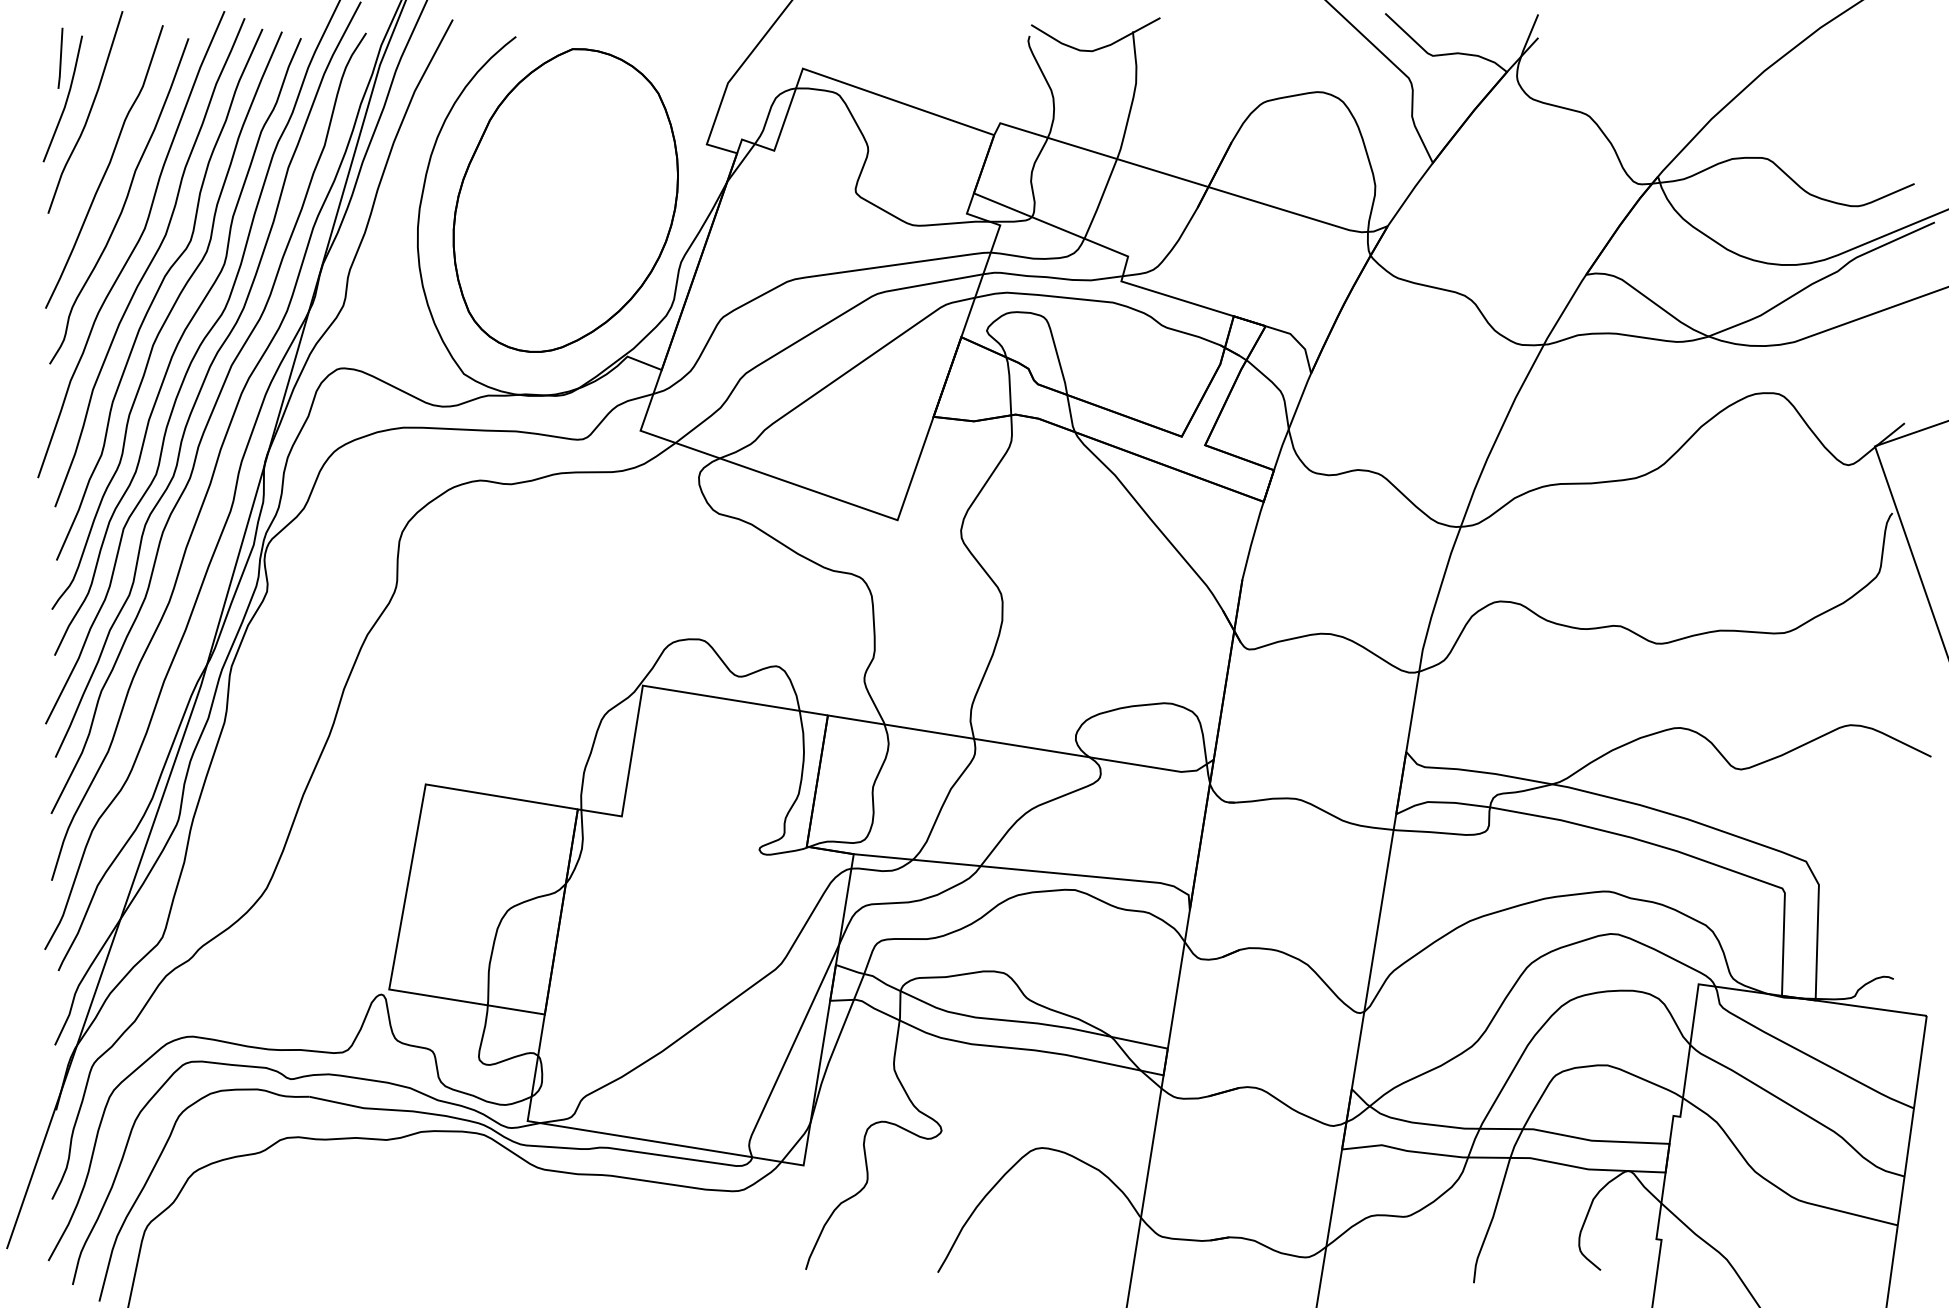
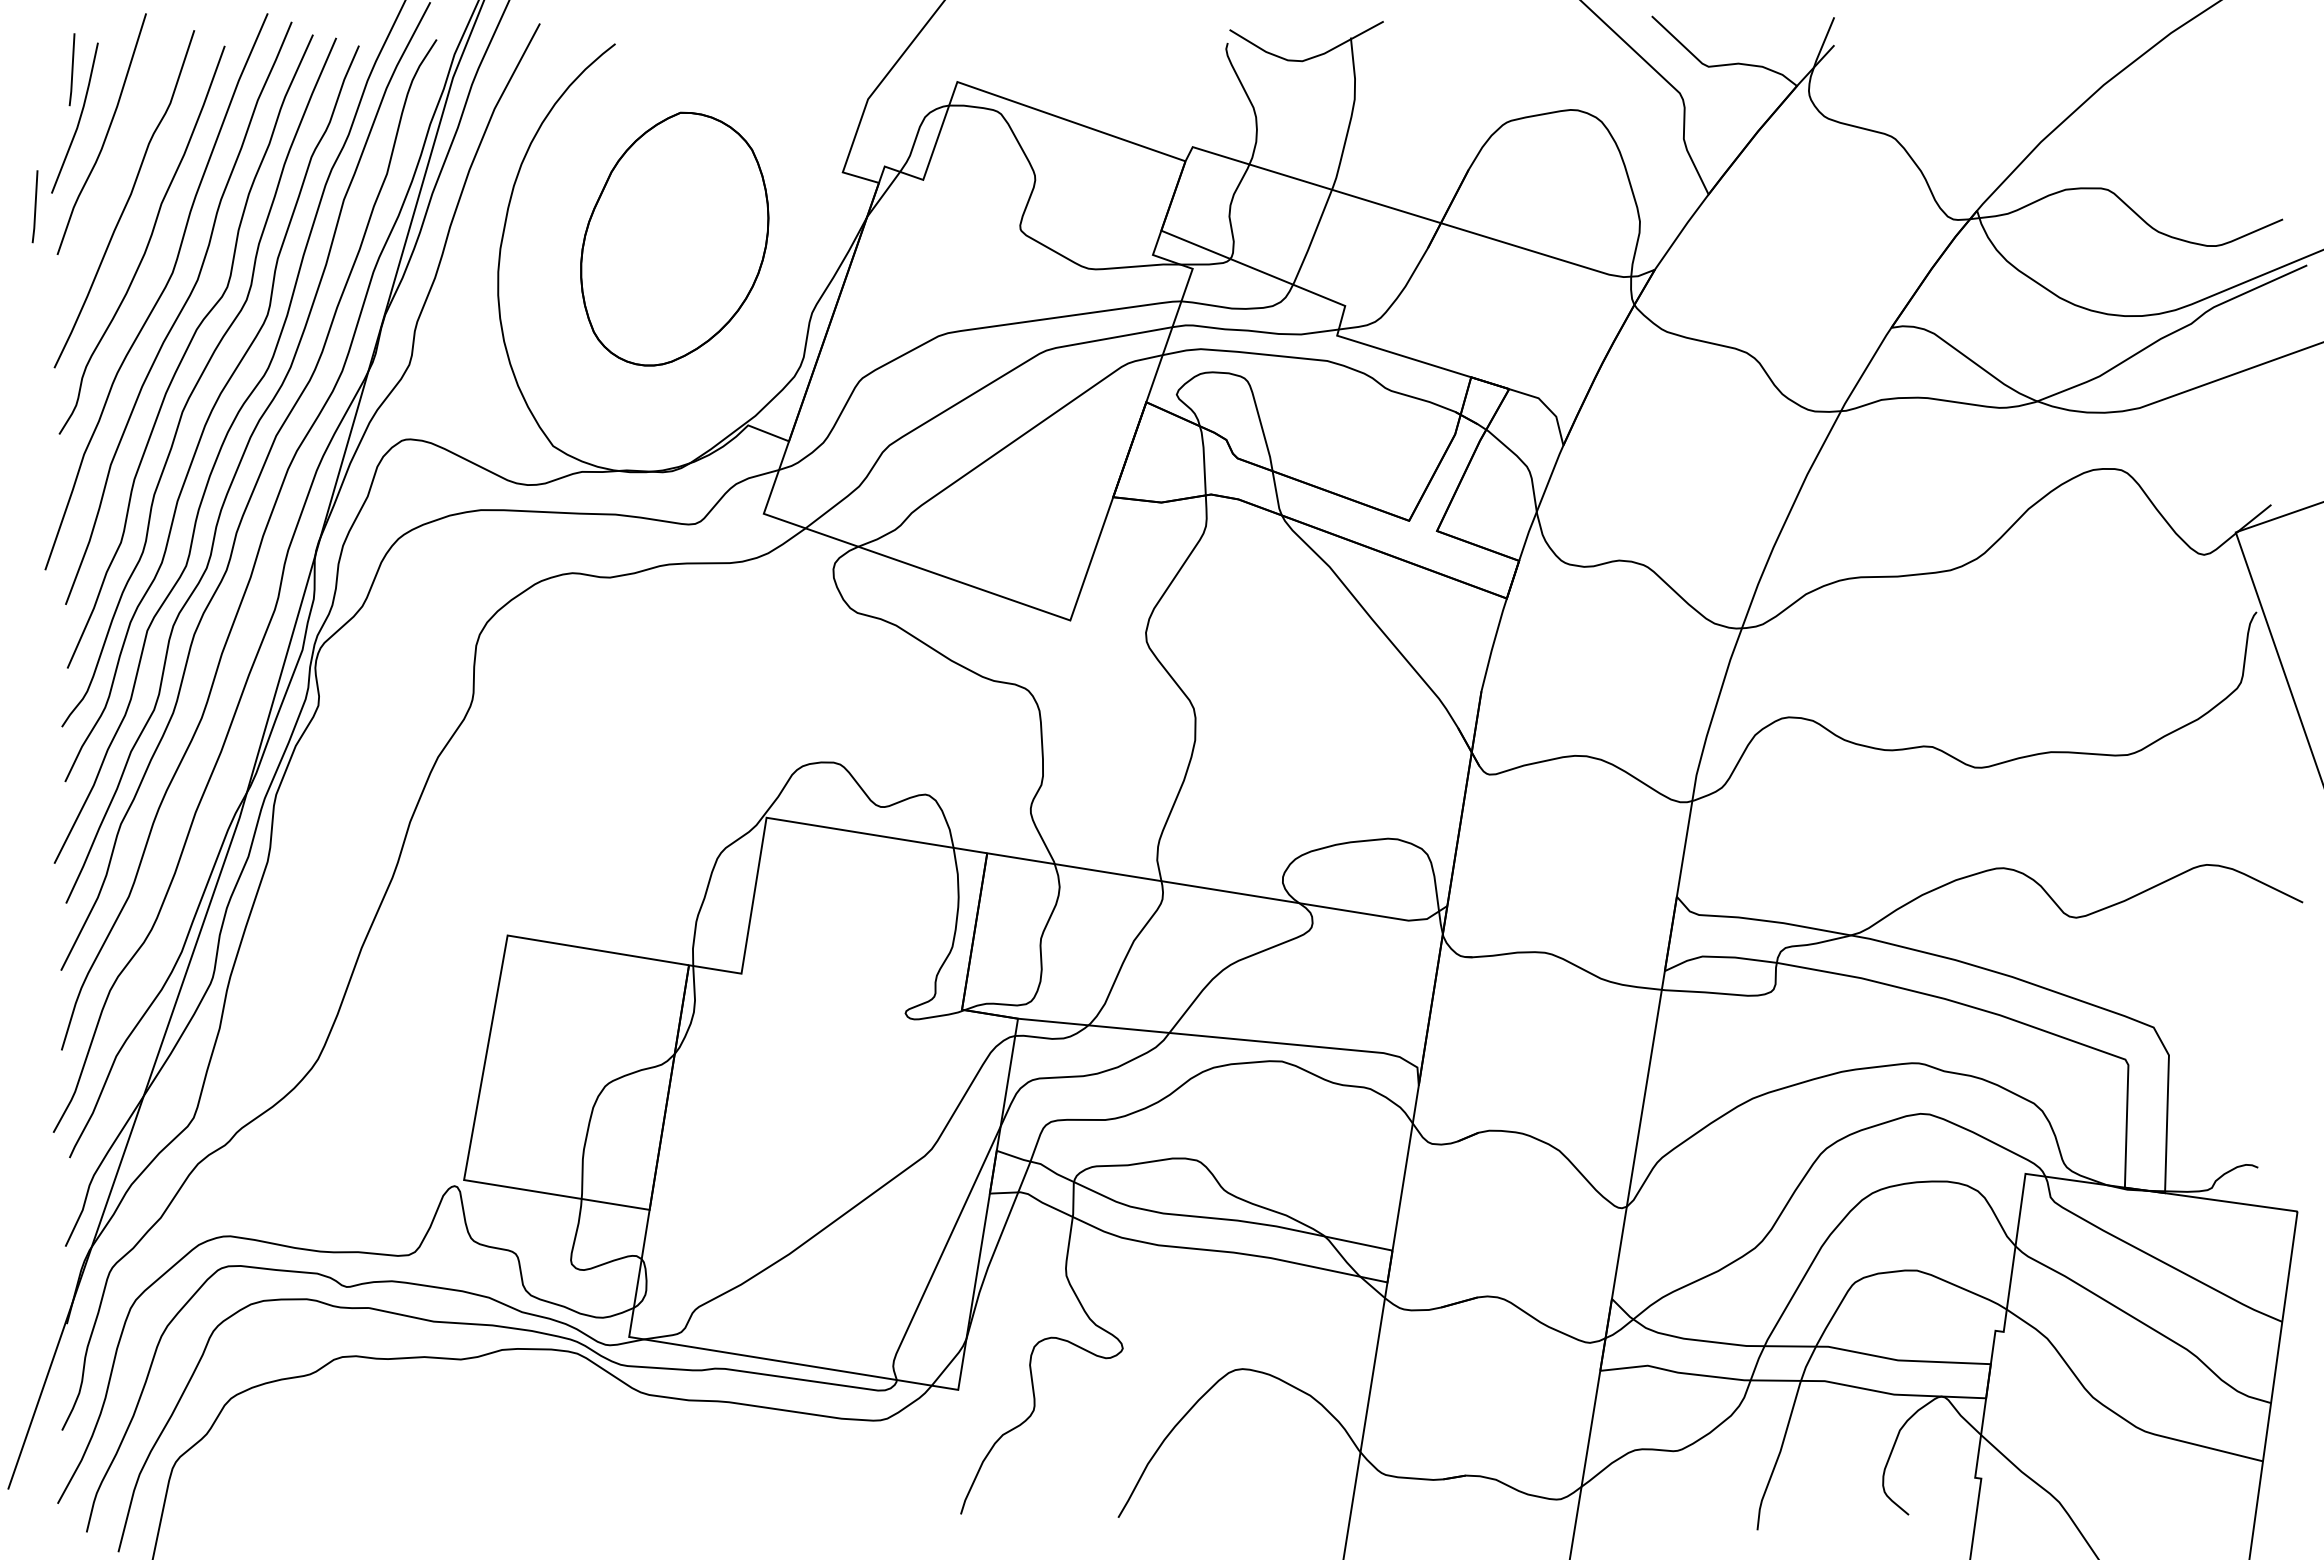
line: (28, 173) -> (34, 206), added
part: (565, 199) -> (674, 238), size x0.7

